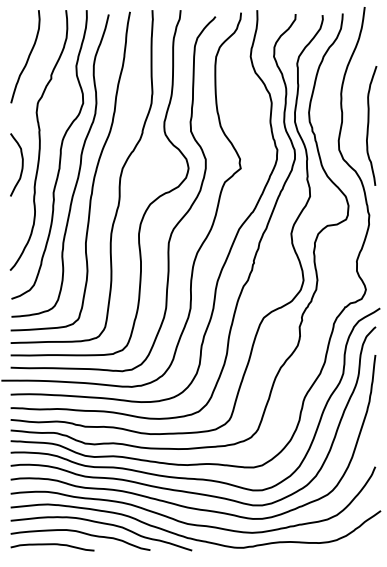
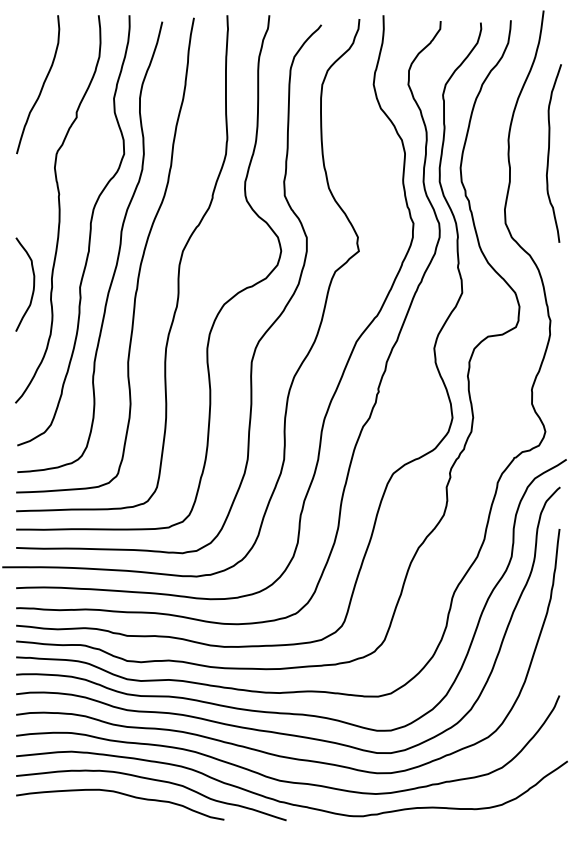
curve: (369, 124) -> (550, 151), moved
curve: (21, 164) -> (32, 283), moved
curve: (52, 545) -> (78, 812), removed

